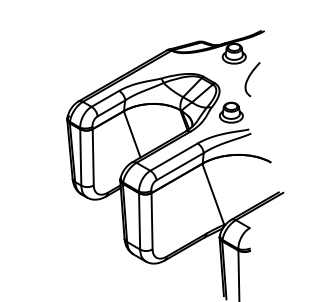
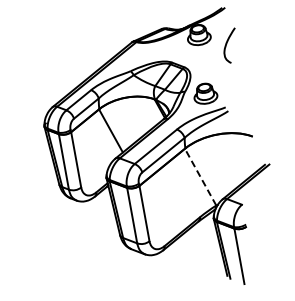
curve: (249, 78) -> (227, 45), moved
line: (213, 193) -> (200, 176), solid -> dashed

